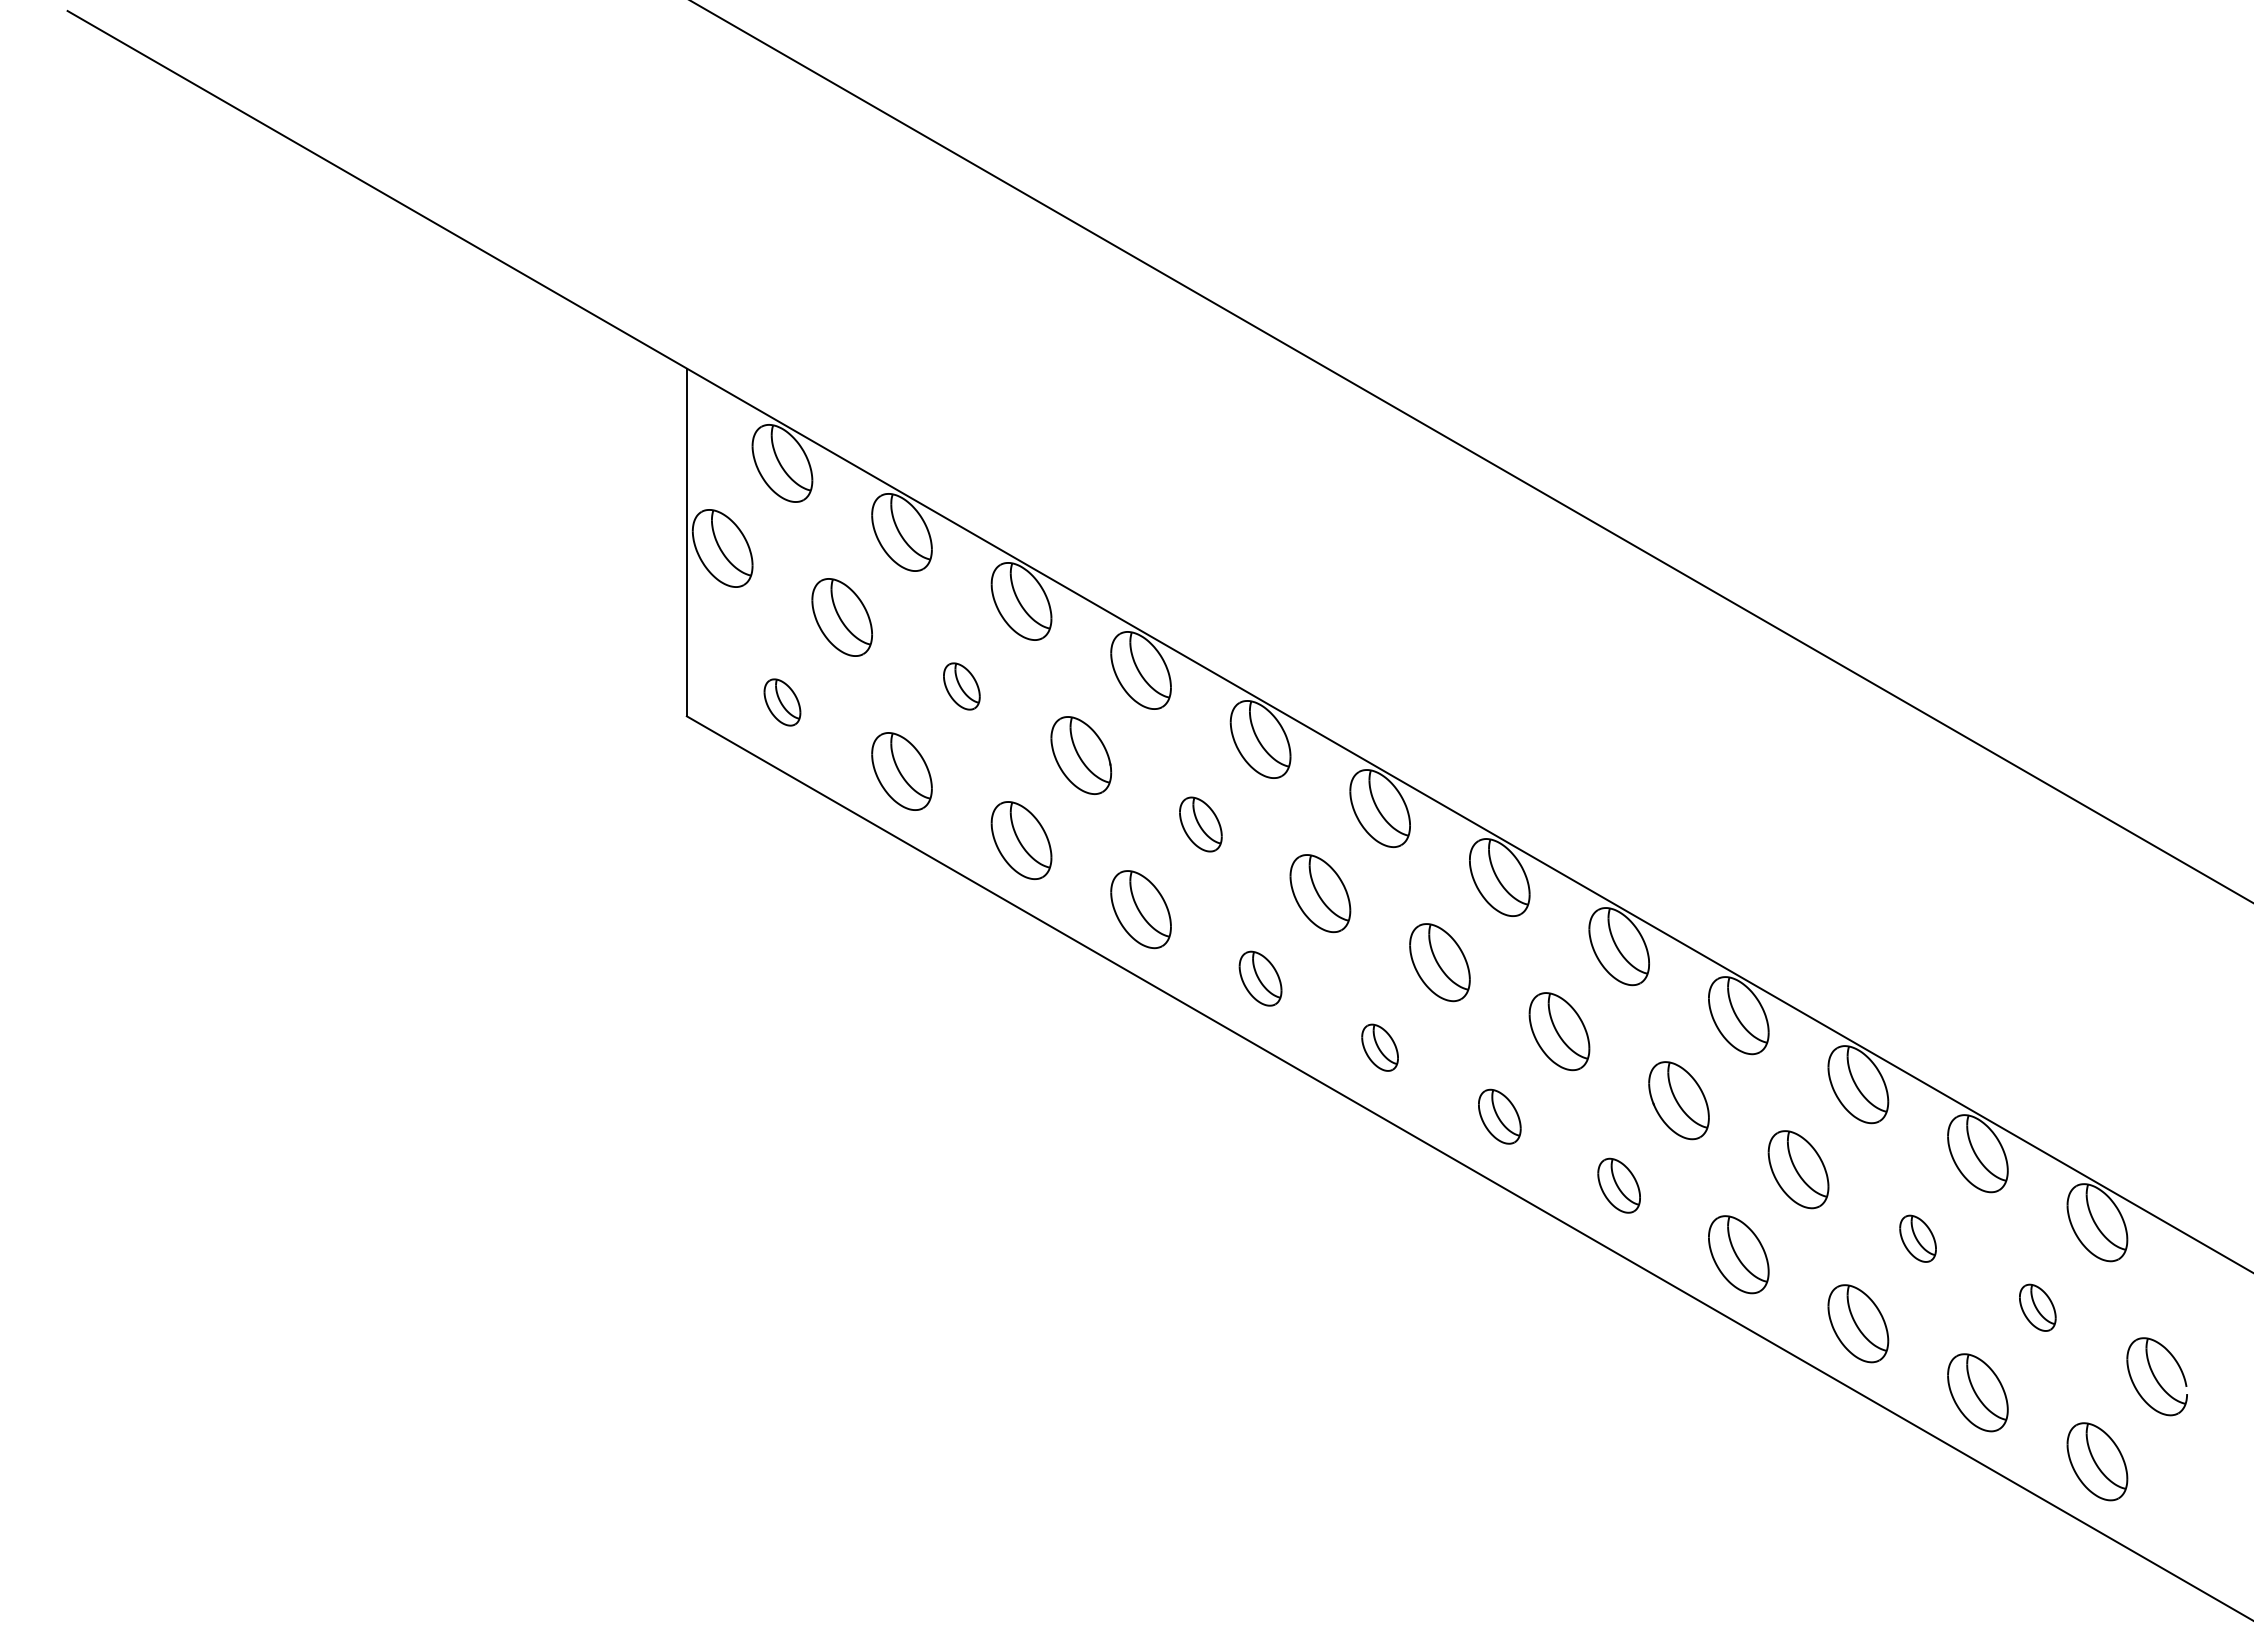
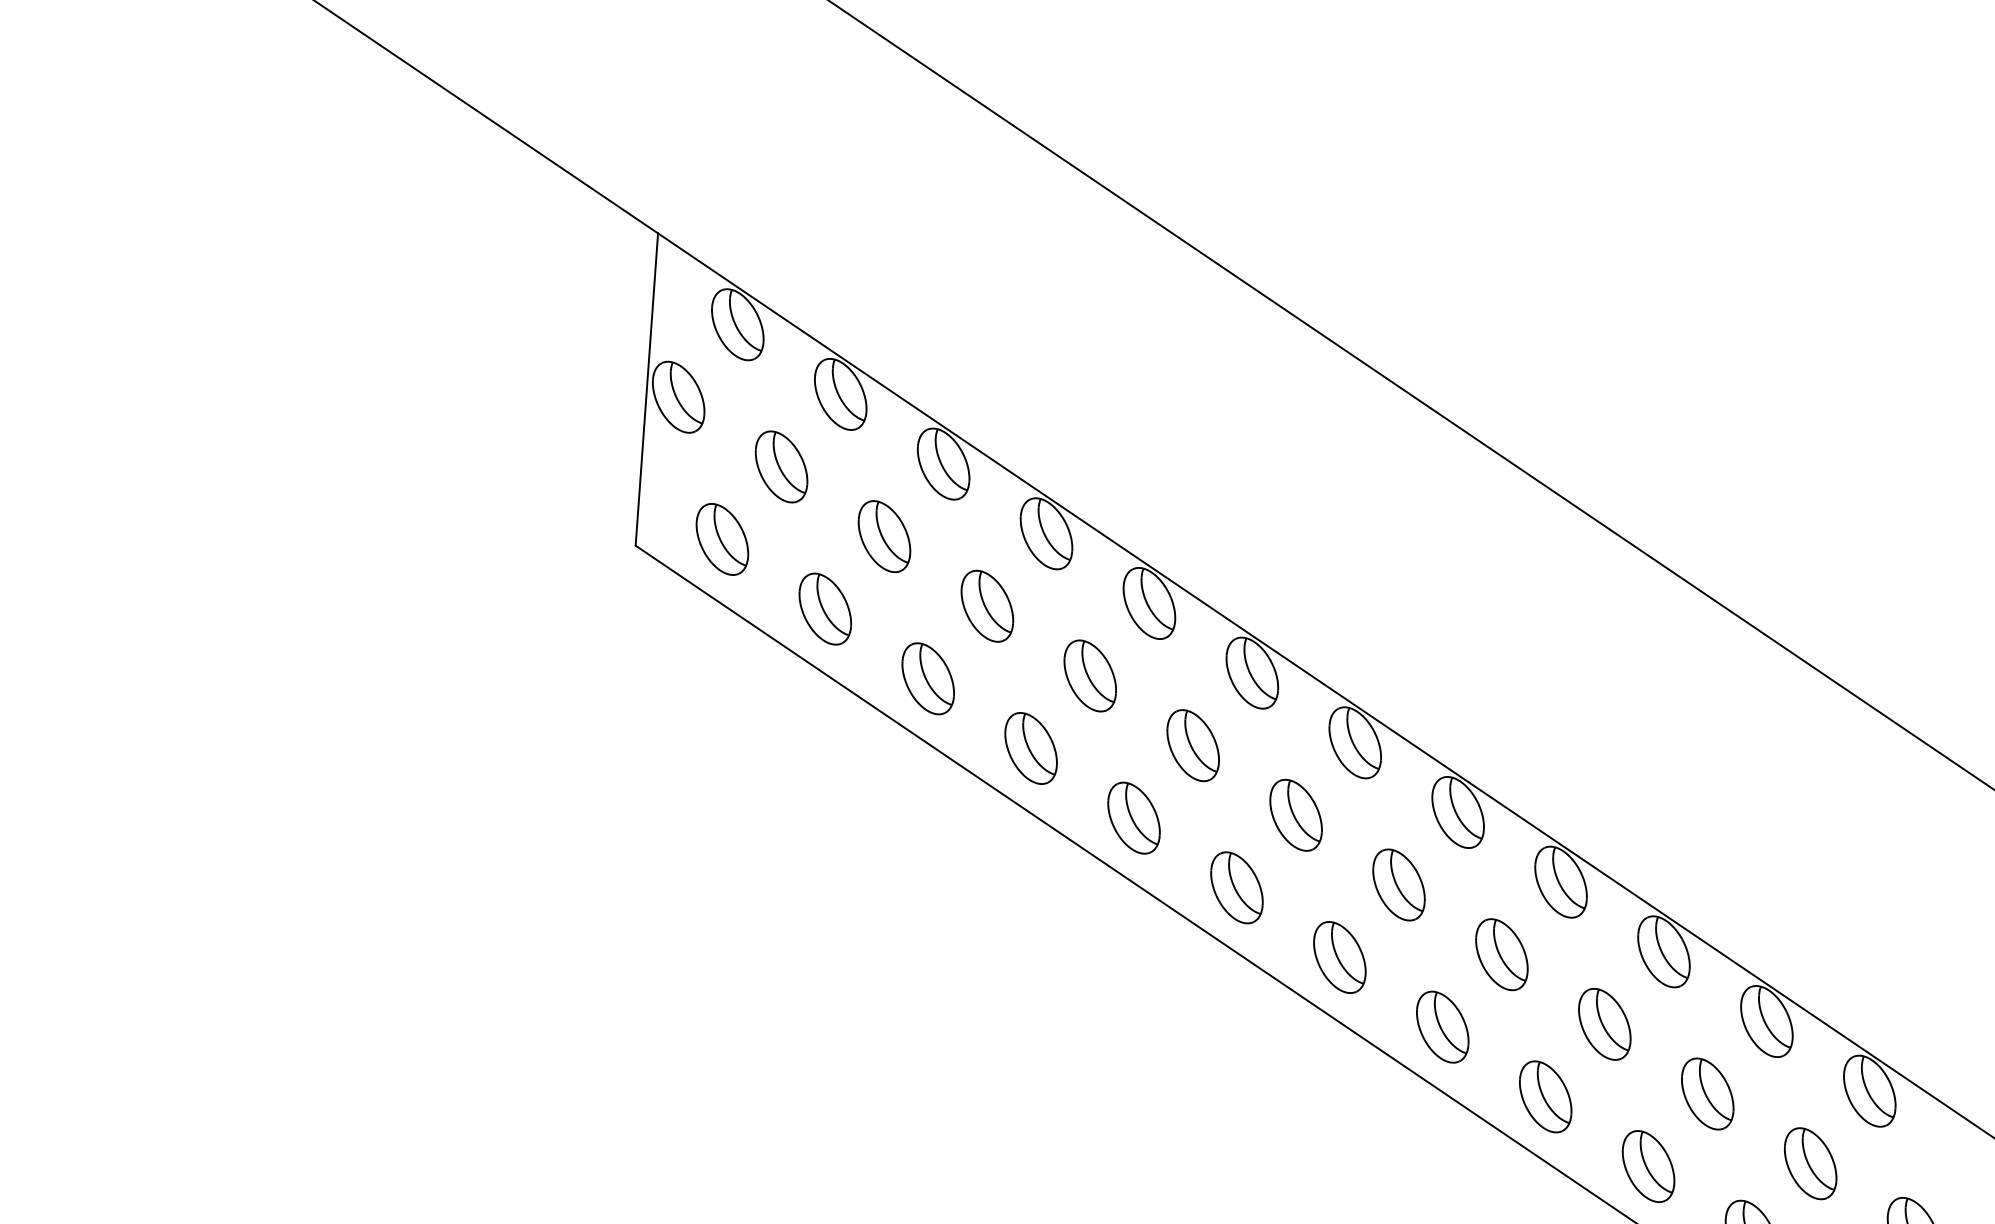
part: (961, 686) -> (884, 536), size x1.67
part: (782, 702) -> (722, 539), size x1.67
part: (1200, 824) -> (1089, 675), size x1.43
part: (1260, 978) -> (1133, 818), size x1.43
part: (1379, 1047) -> (1236, 887), size x1.67
part: (1499, 1116) -> (1339, 957), size x1.43
part: (1618, 1185) -> (1442, 1026), size x1.43
part: (1917, 1238) -> (1707, 1093), size x1.67
part: (2037, 1307) -> (1810, 1163), size x1.67

